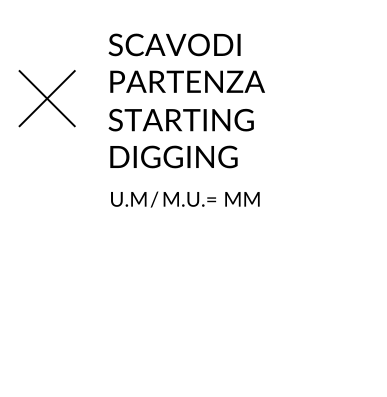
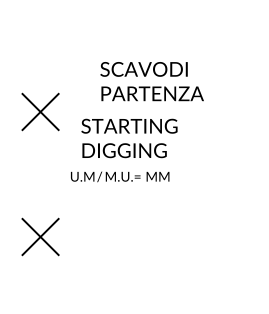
text: (185, 63) -> (151, 81), moved
text: (185, 198) -> (120, 176), moved
part: (47, 286) -> (40, 236), added

